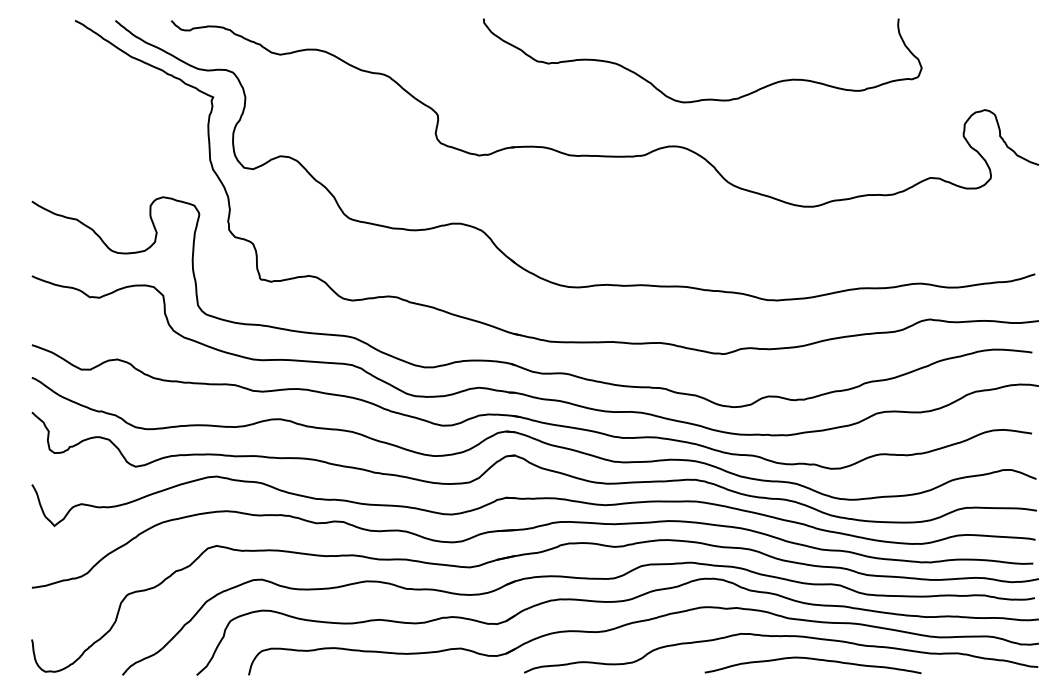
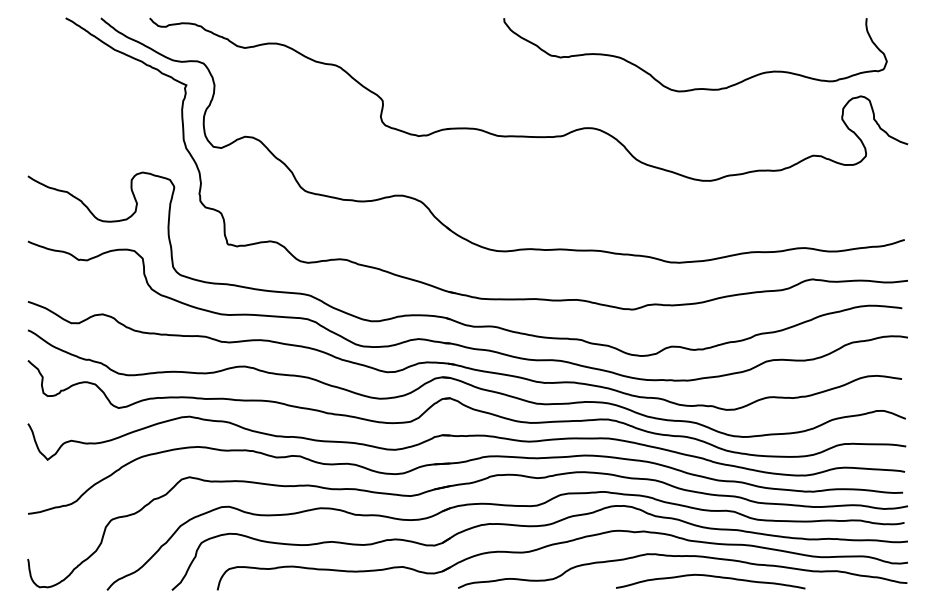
curve: (705, 98) -> (697, 88), moved

